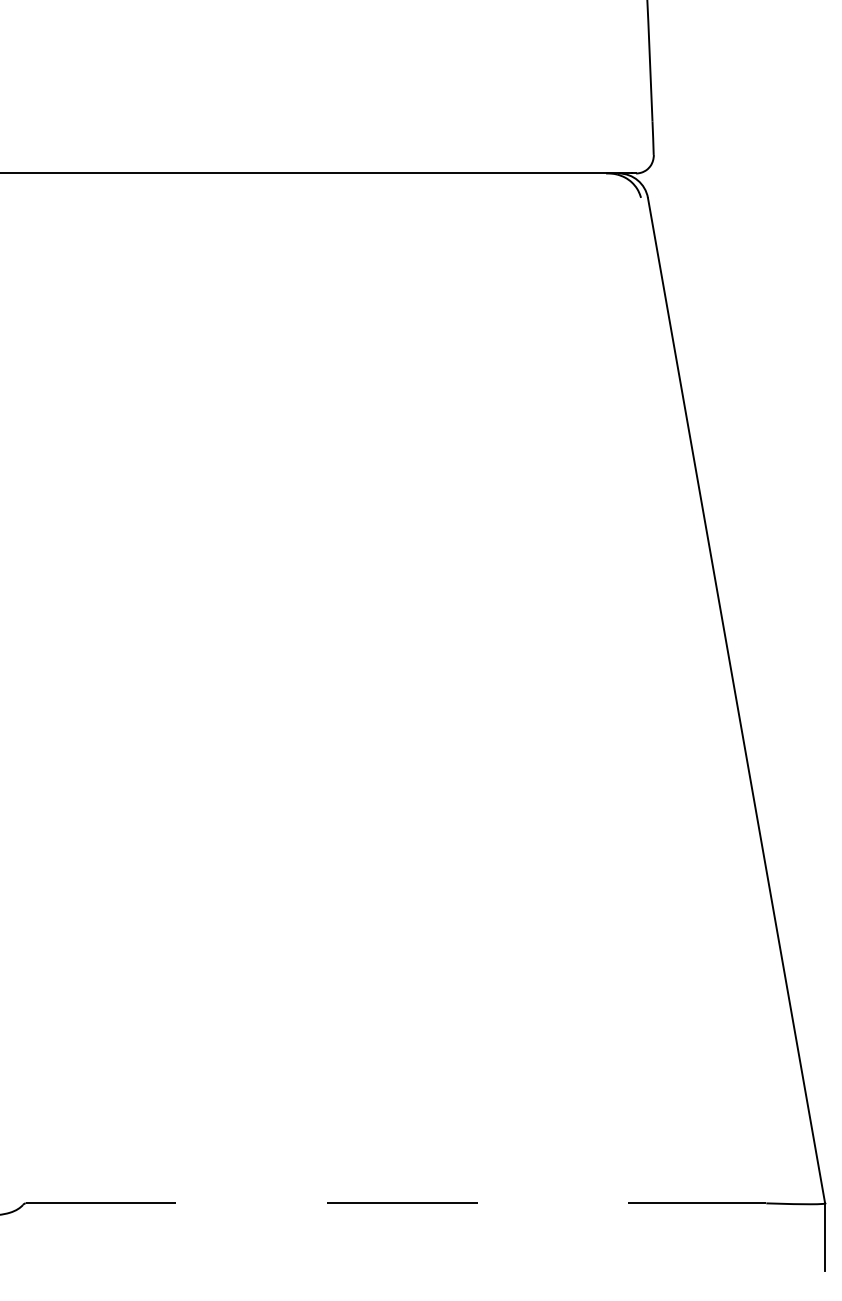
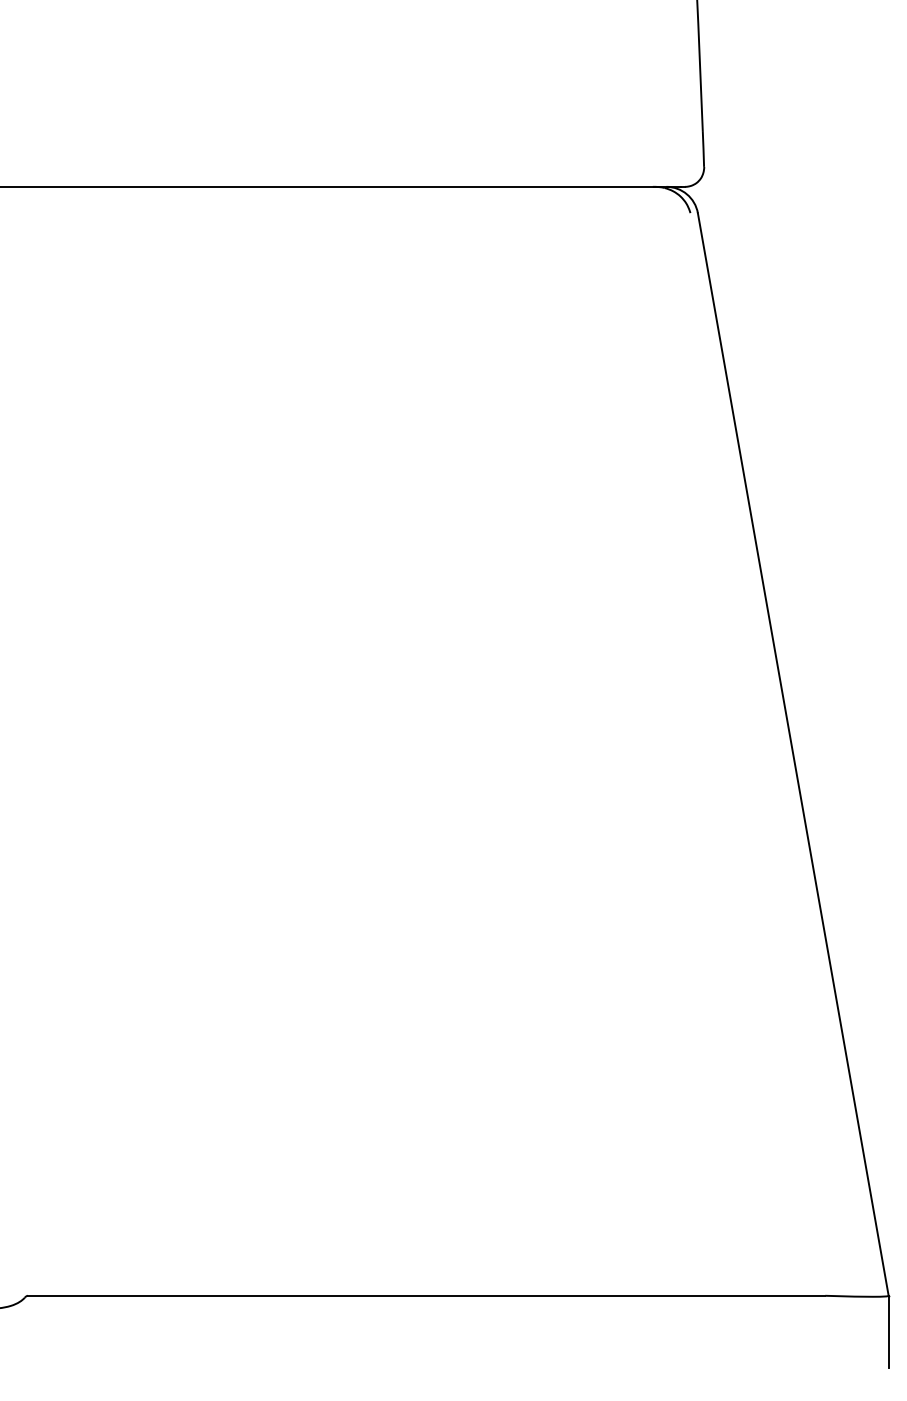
line: (395, 1203) -> (426, 1295), dashed -> solid

